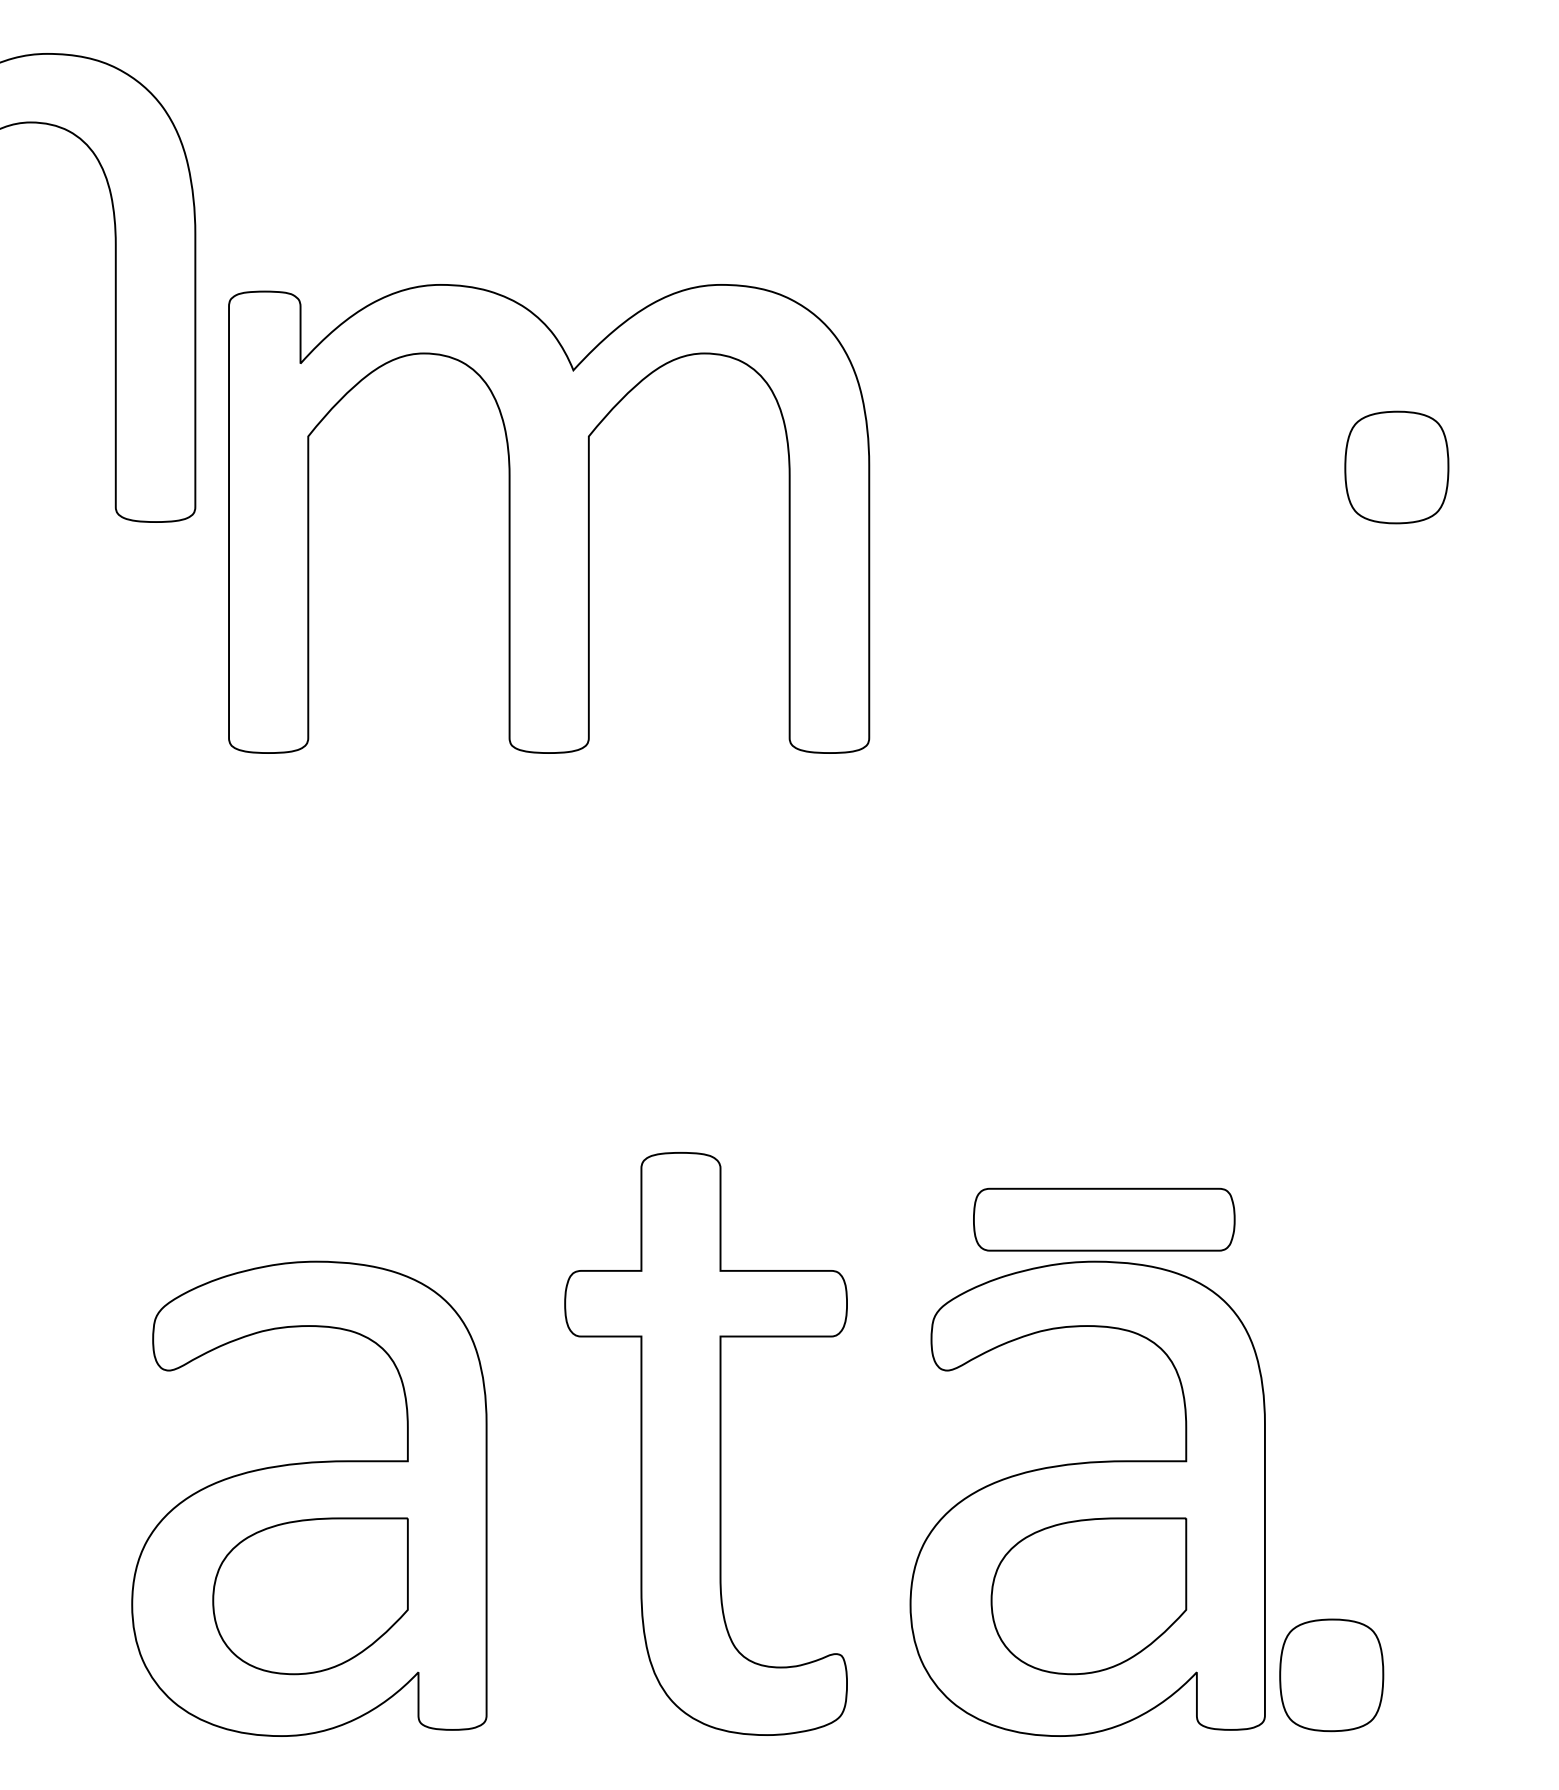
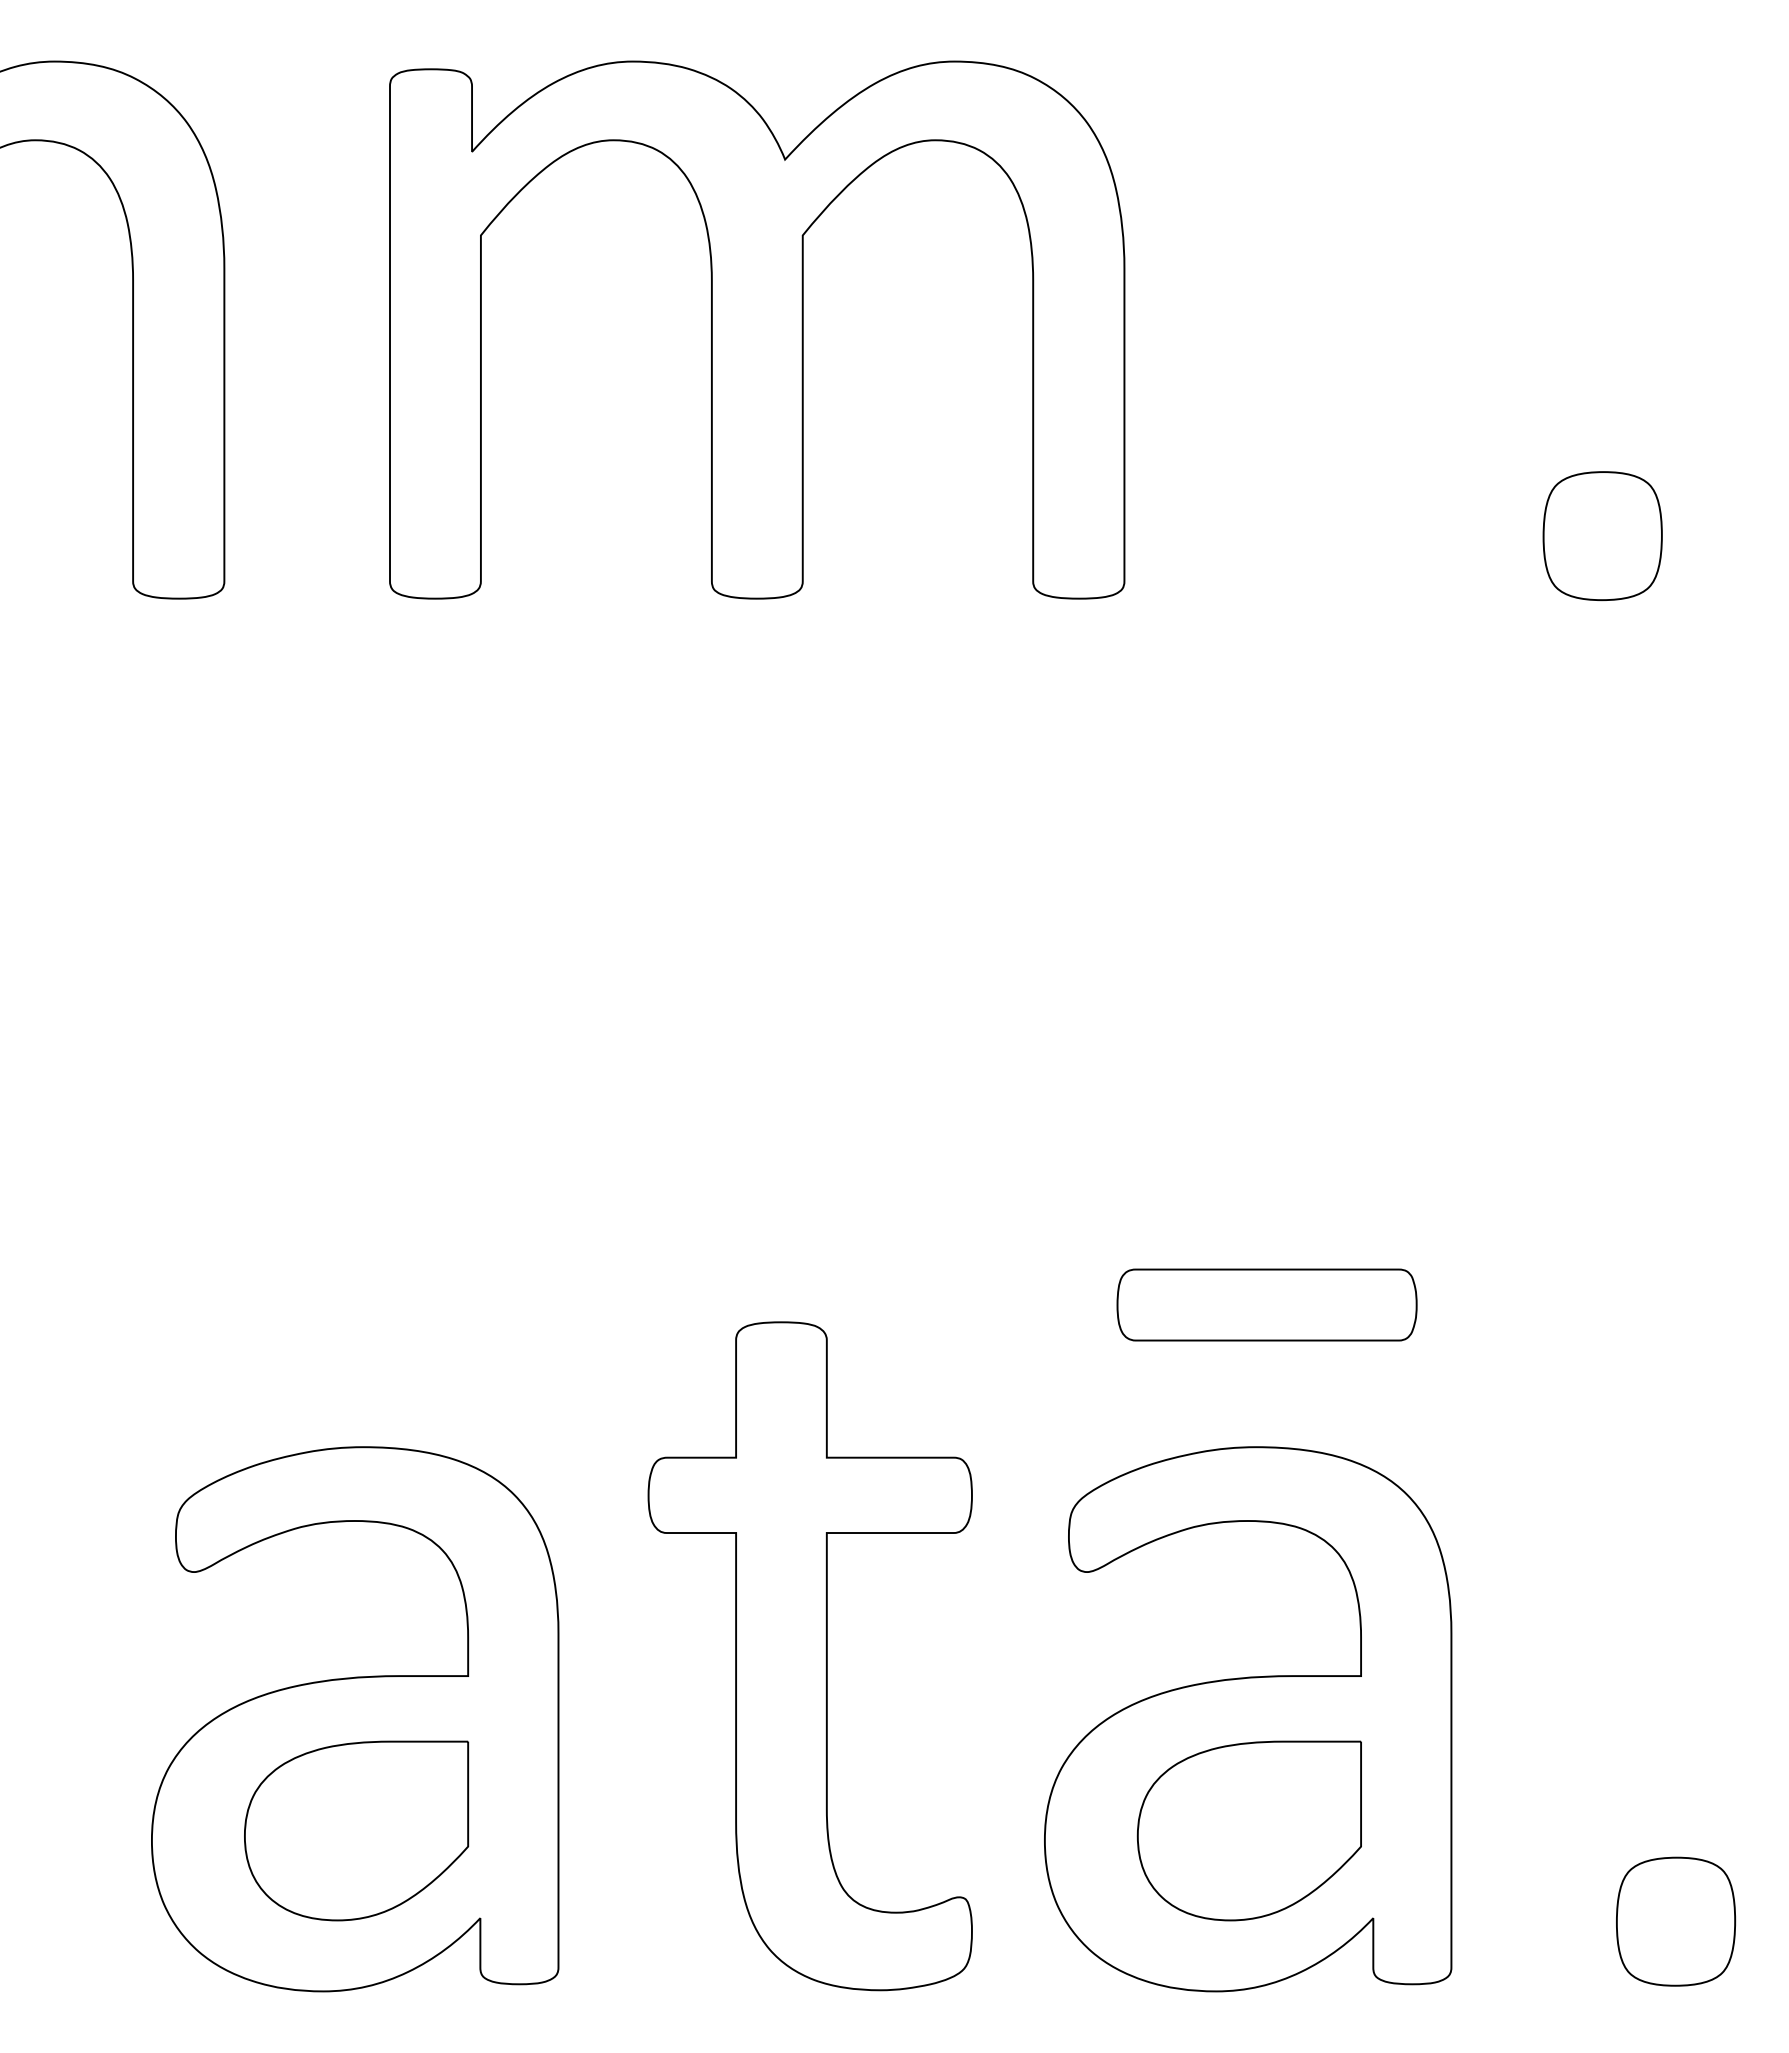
part: (549, 518) -> (757, 329), moved
part: (1103, 1219) -> (1266, 1304), moved
part: (1332, 1675) -> (1676, 1921), moved

